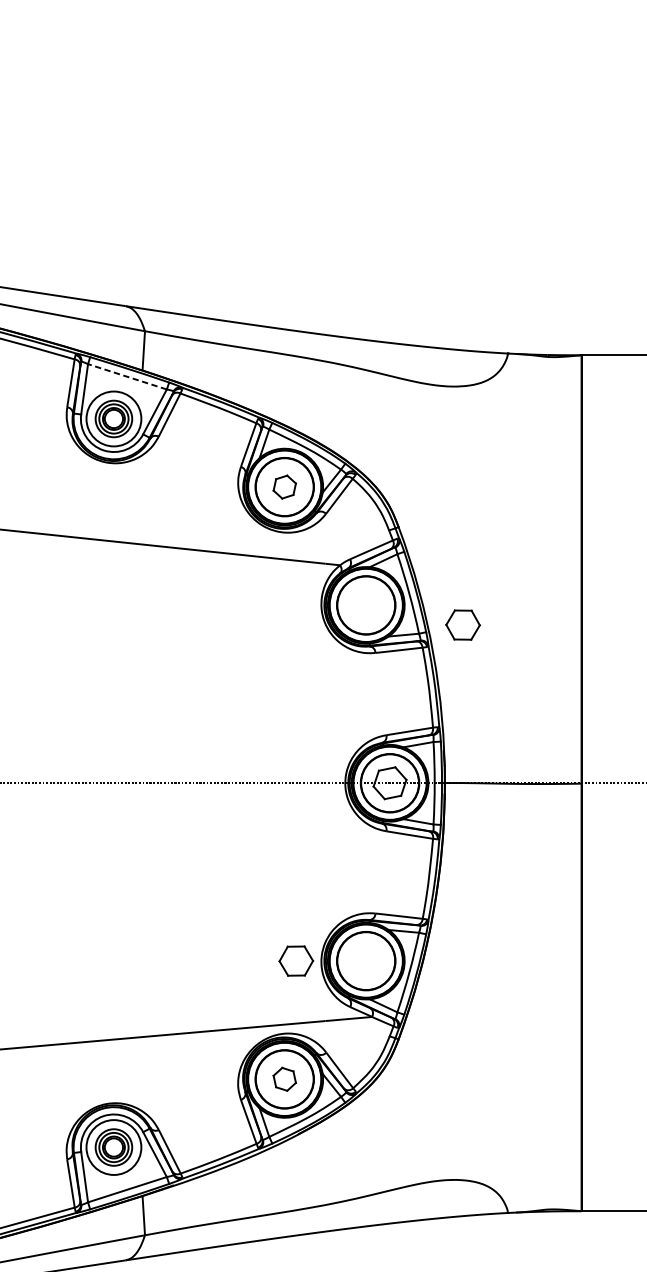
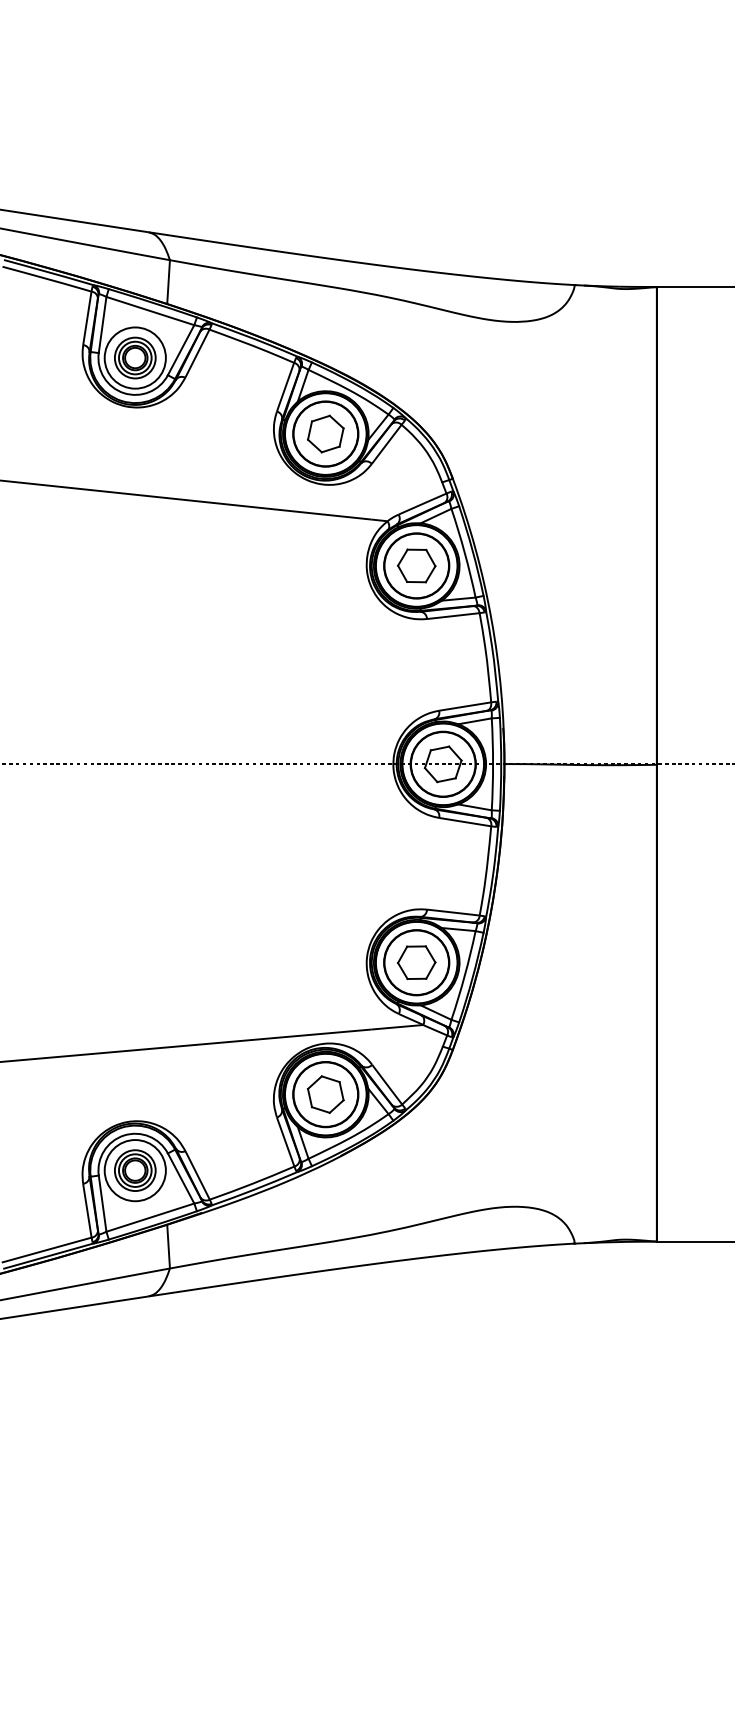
line: (126, 376) -> (149, 310), dashed -> solid
part: (284, 486) -> (325, 433), size x1.43
part: (462, 624) -> (416, 565), moved
part: (296, 960) -> (416, 962), moved
part: (284, 1079) -> (325, 1094), size x1.43

